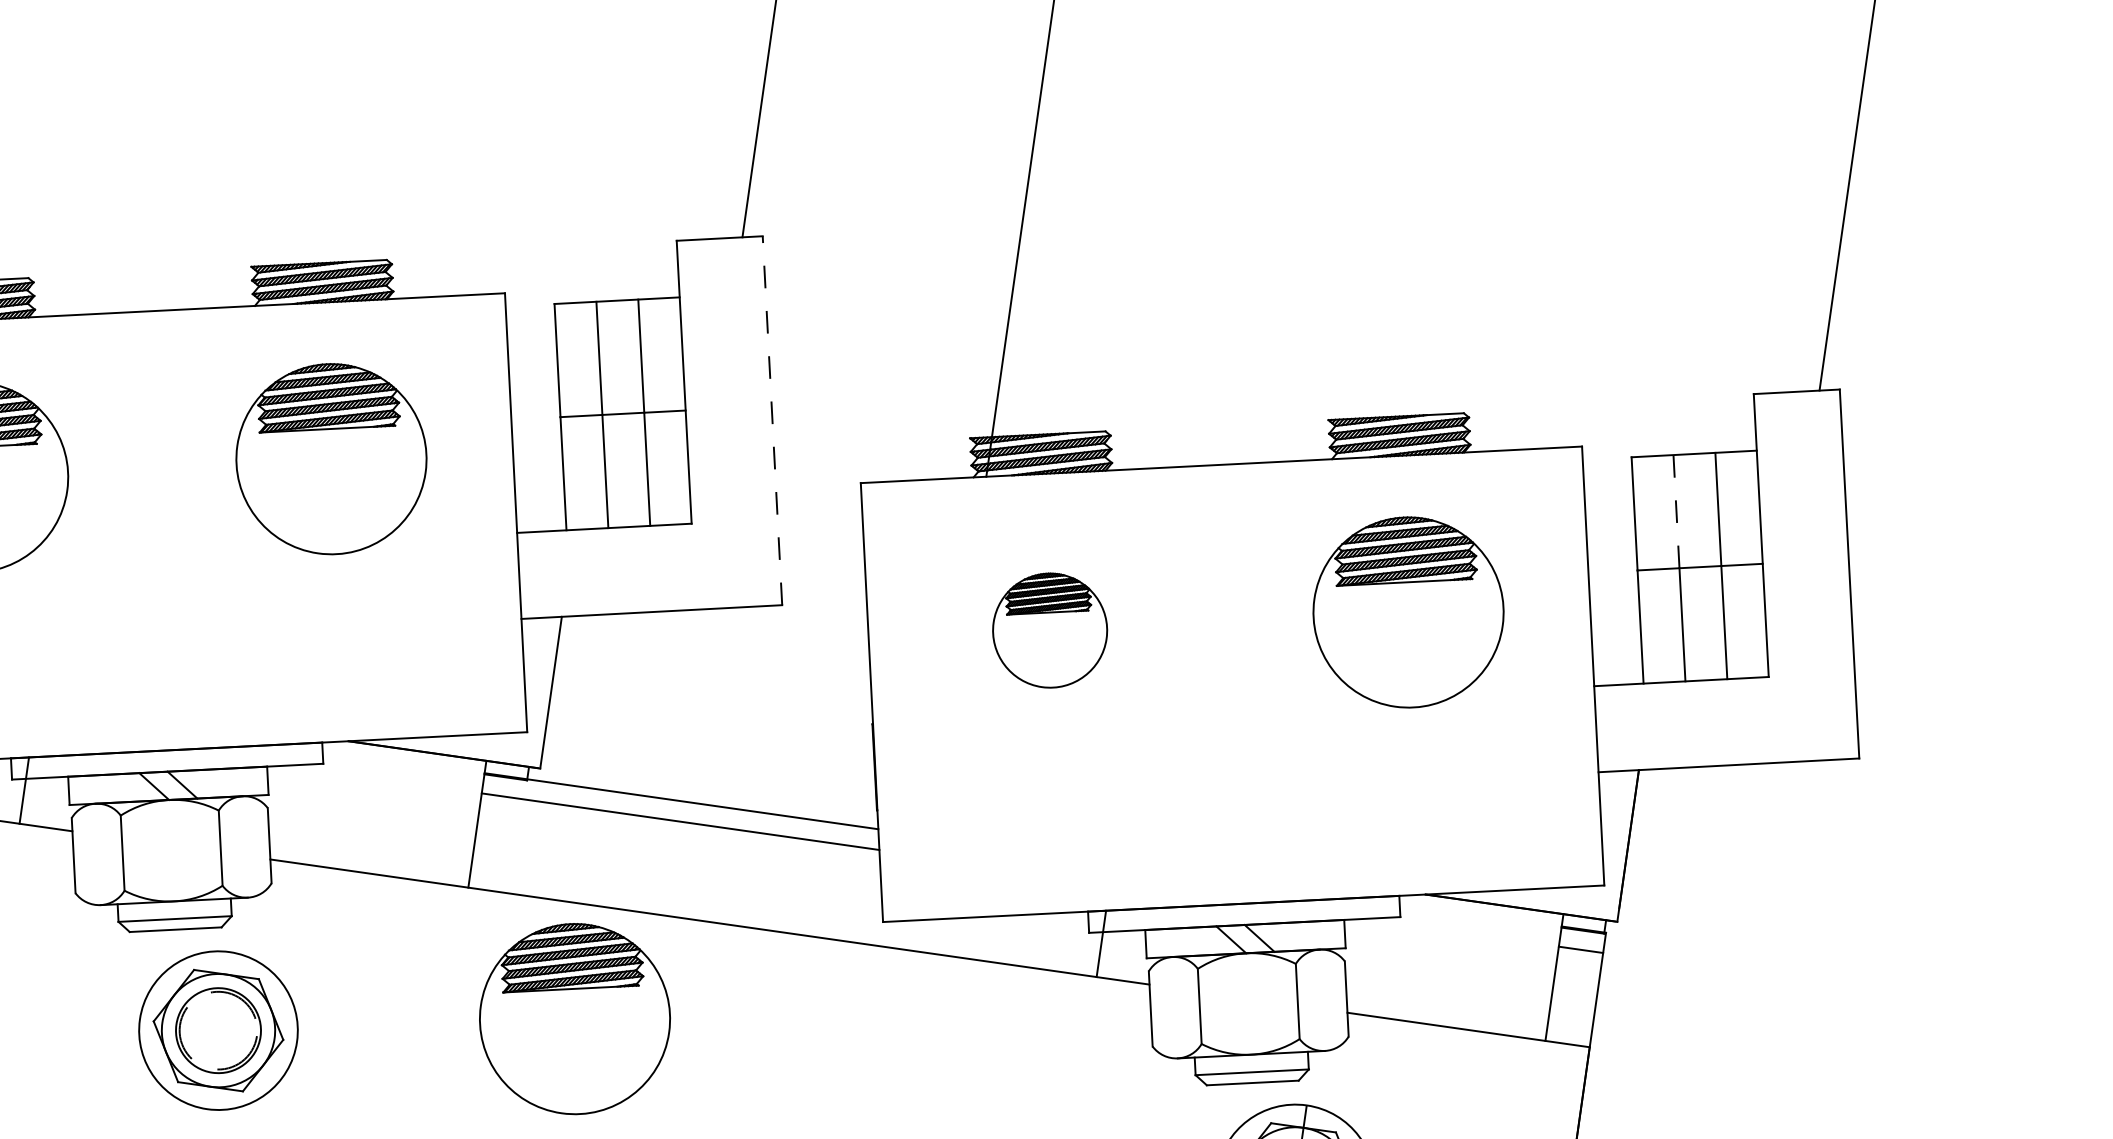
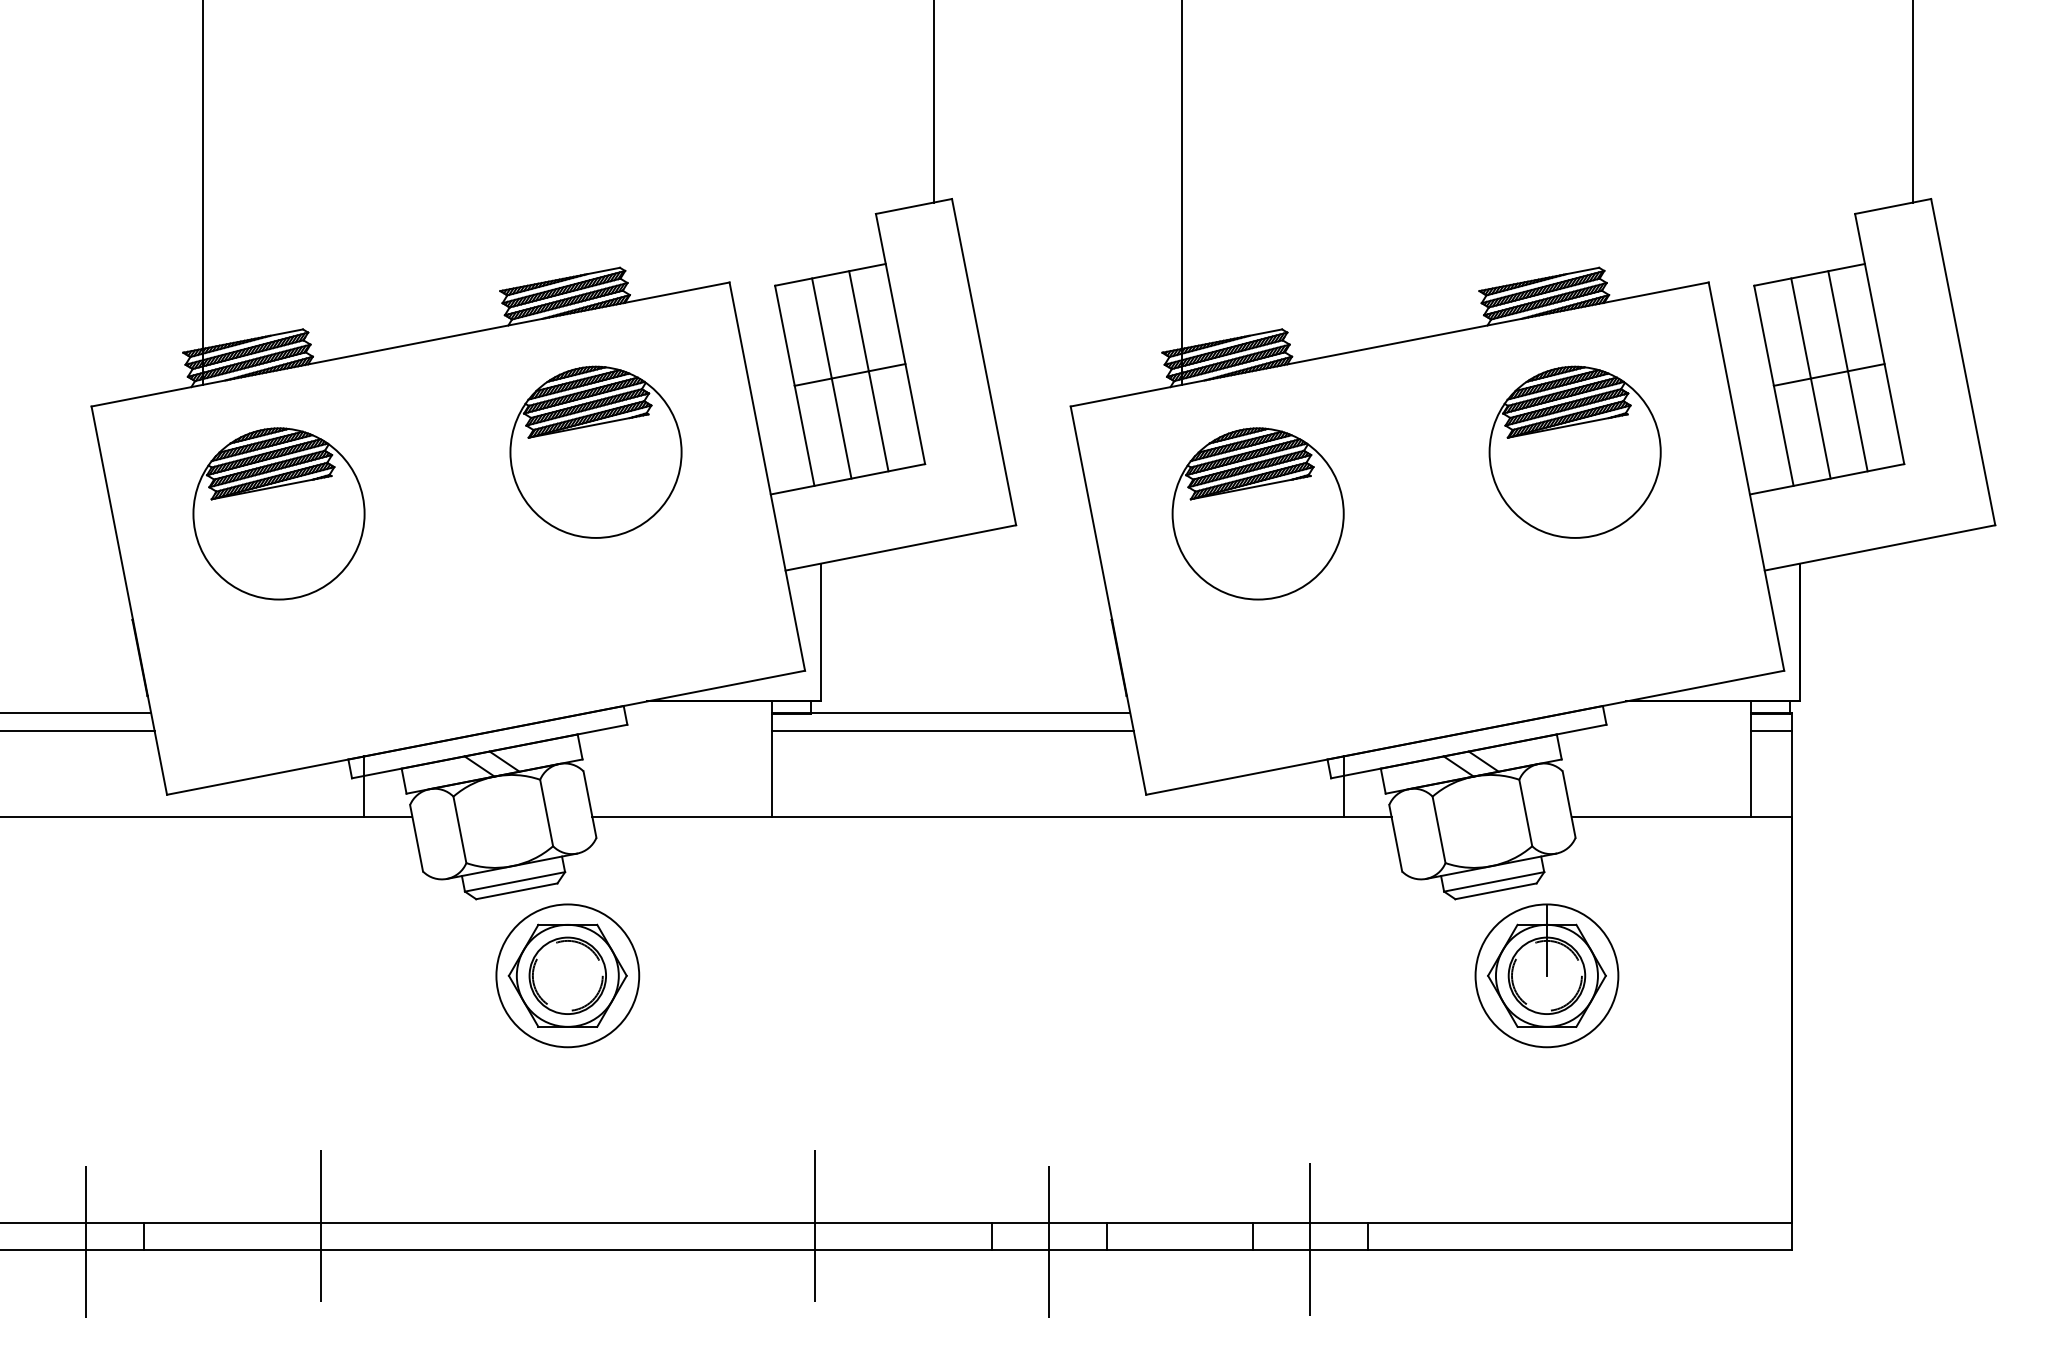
line: (771, 419) -> (983, 361), dashed -> solid
line: (1676, 511) -> (1801, 328), dashed -> solid
part: (1049, 630) -> (1257, 513), size x1.67
part: (574, 1018) -> (883, 919), removed

